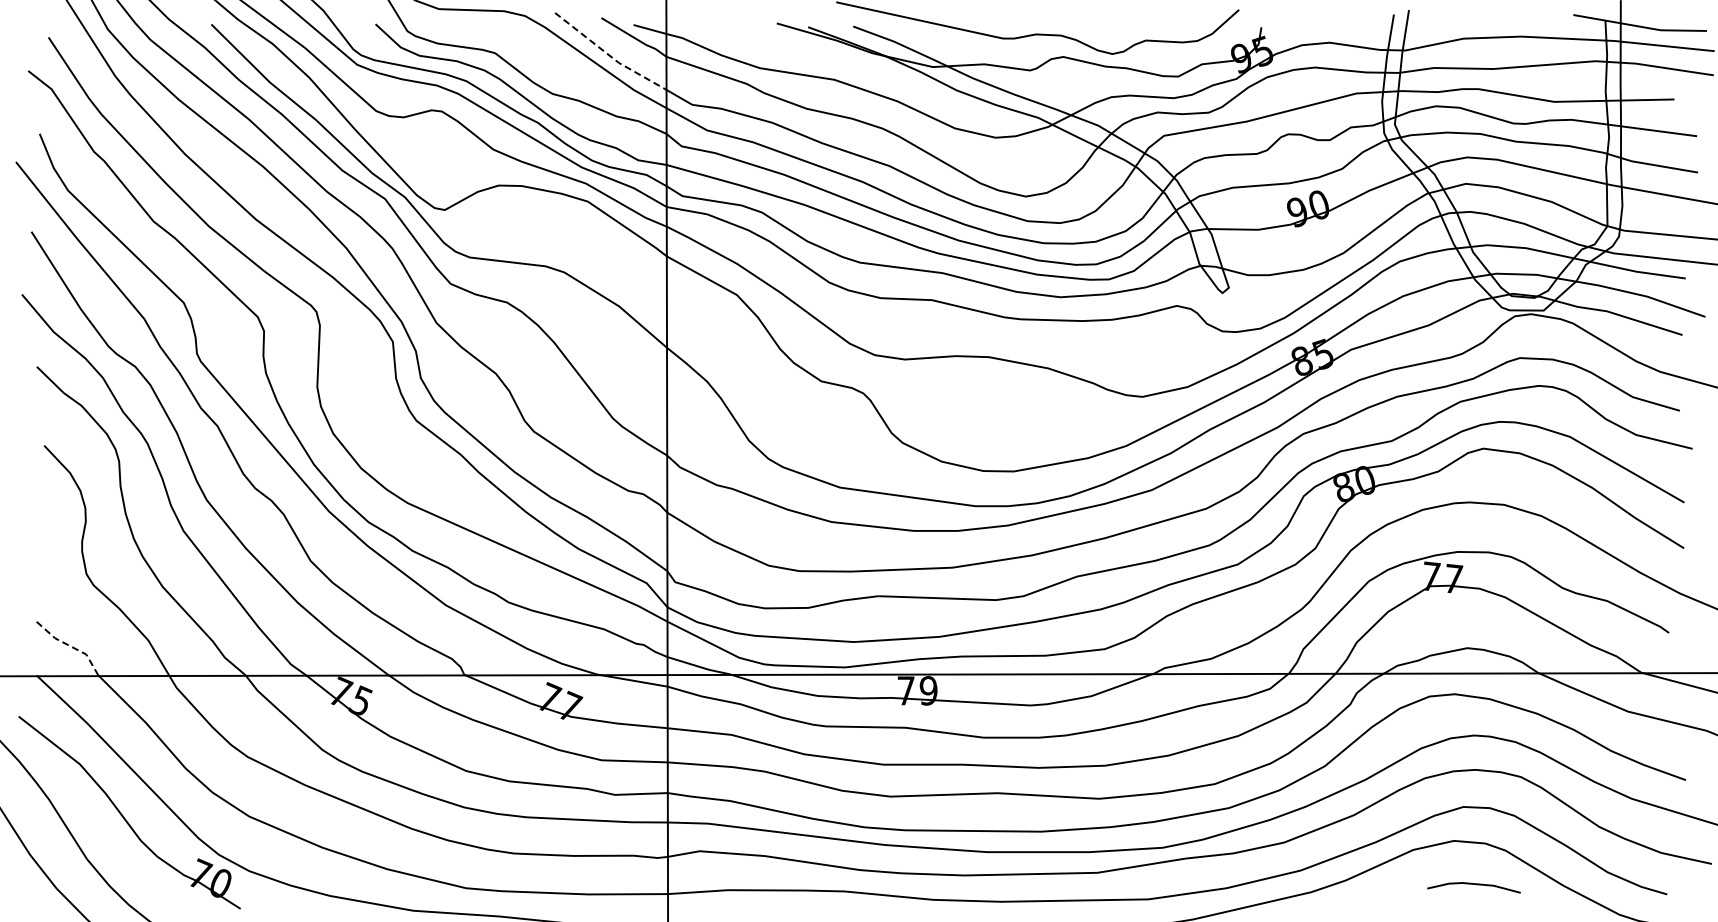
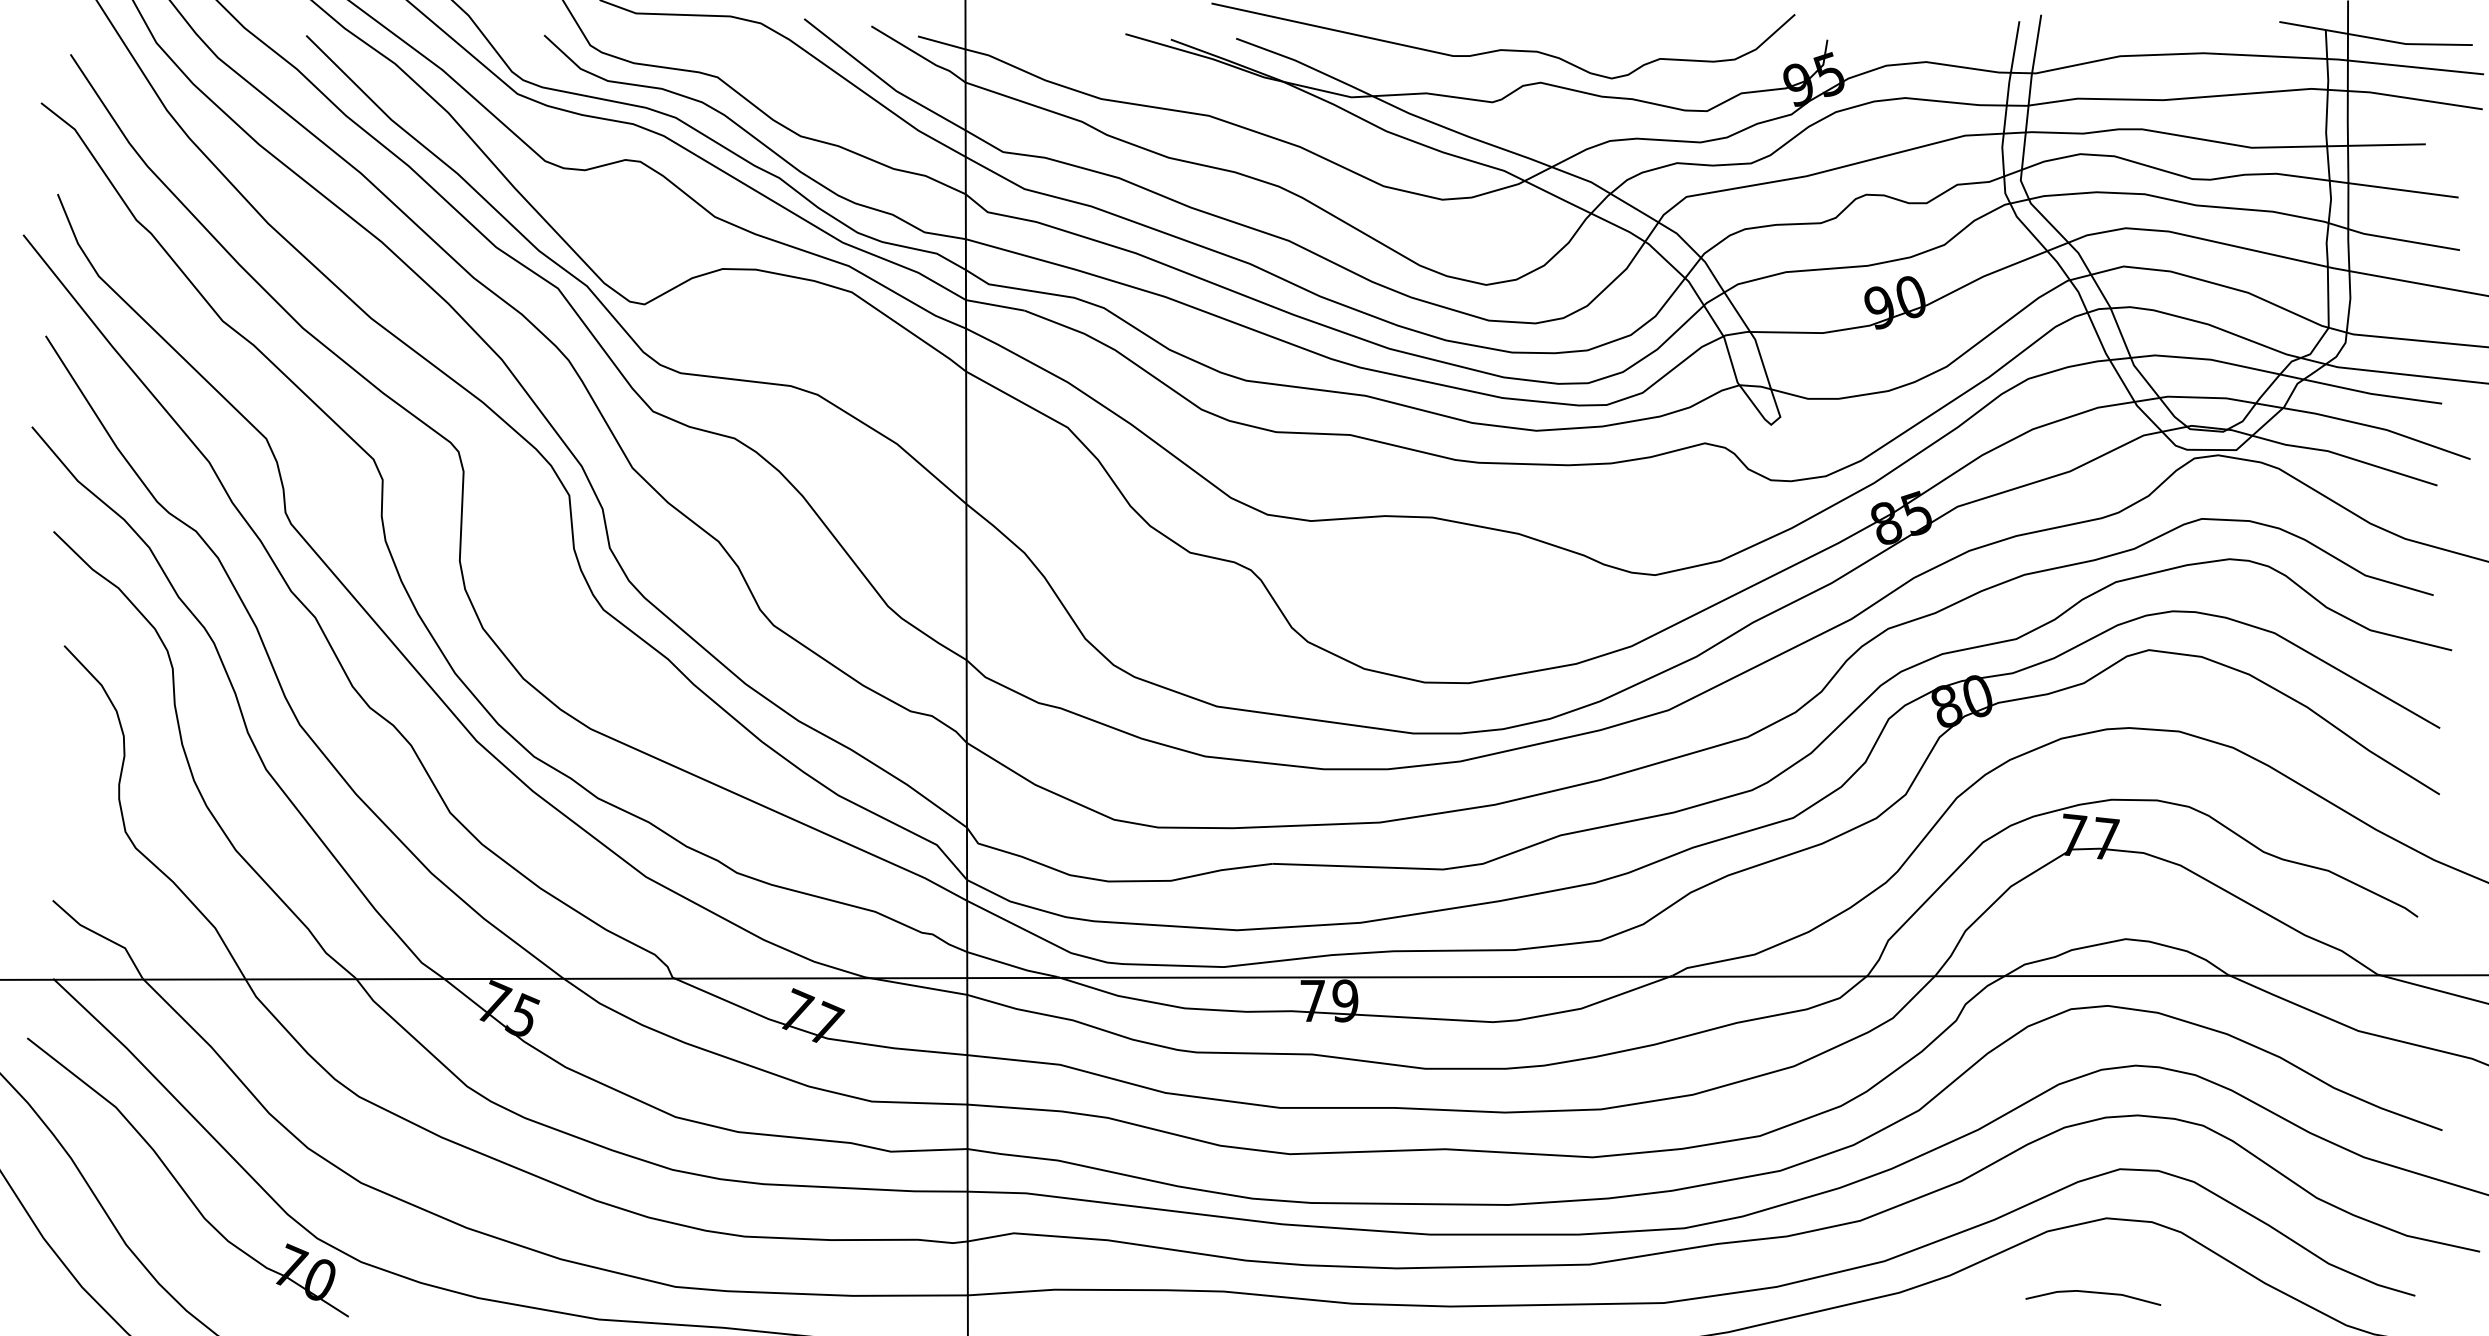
line: (609, 55) -> (883, 80), dashed -> solid
line: (70, 646) -> (102, 936), dashed -> solid
line: (1473, 884) -> (2092, 1293), moved

